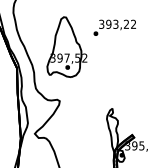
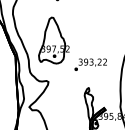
text: (114, 27) -> (90, 64), moved

